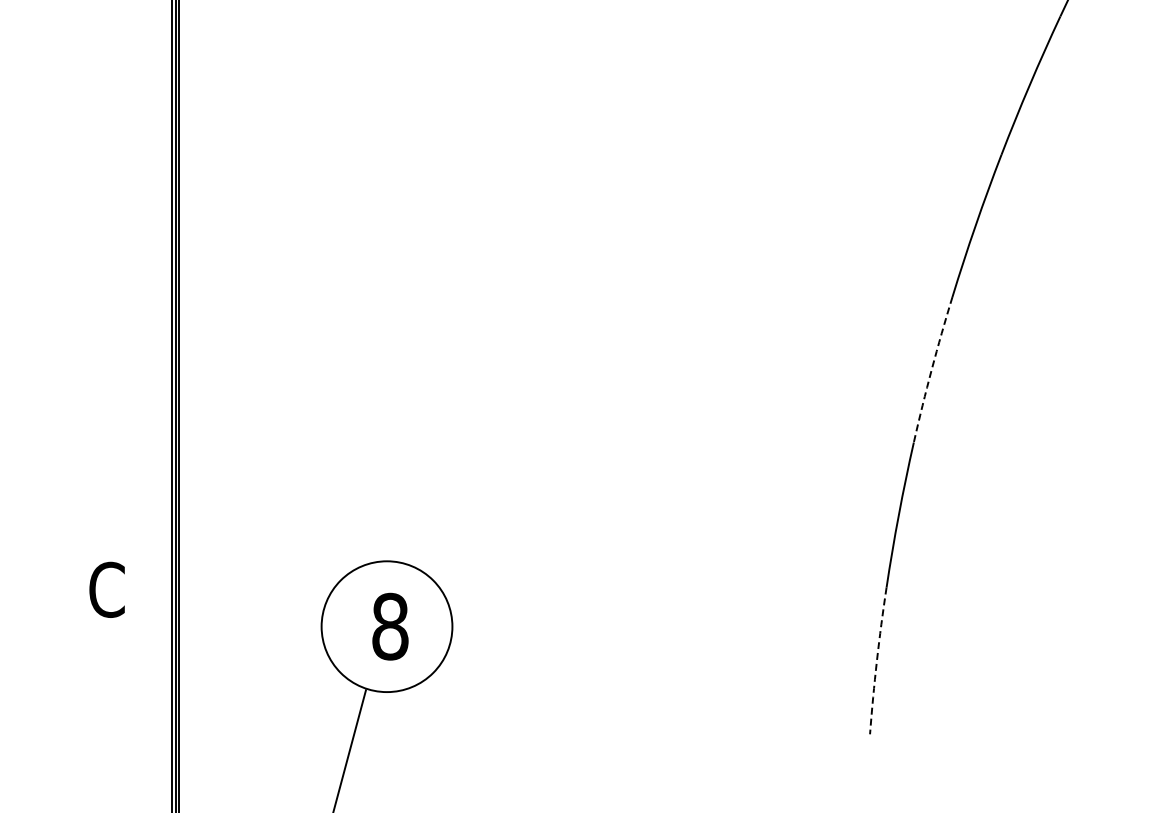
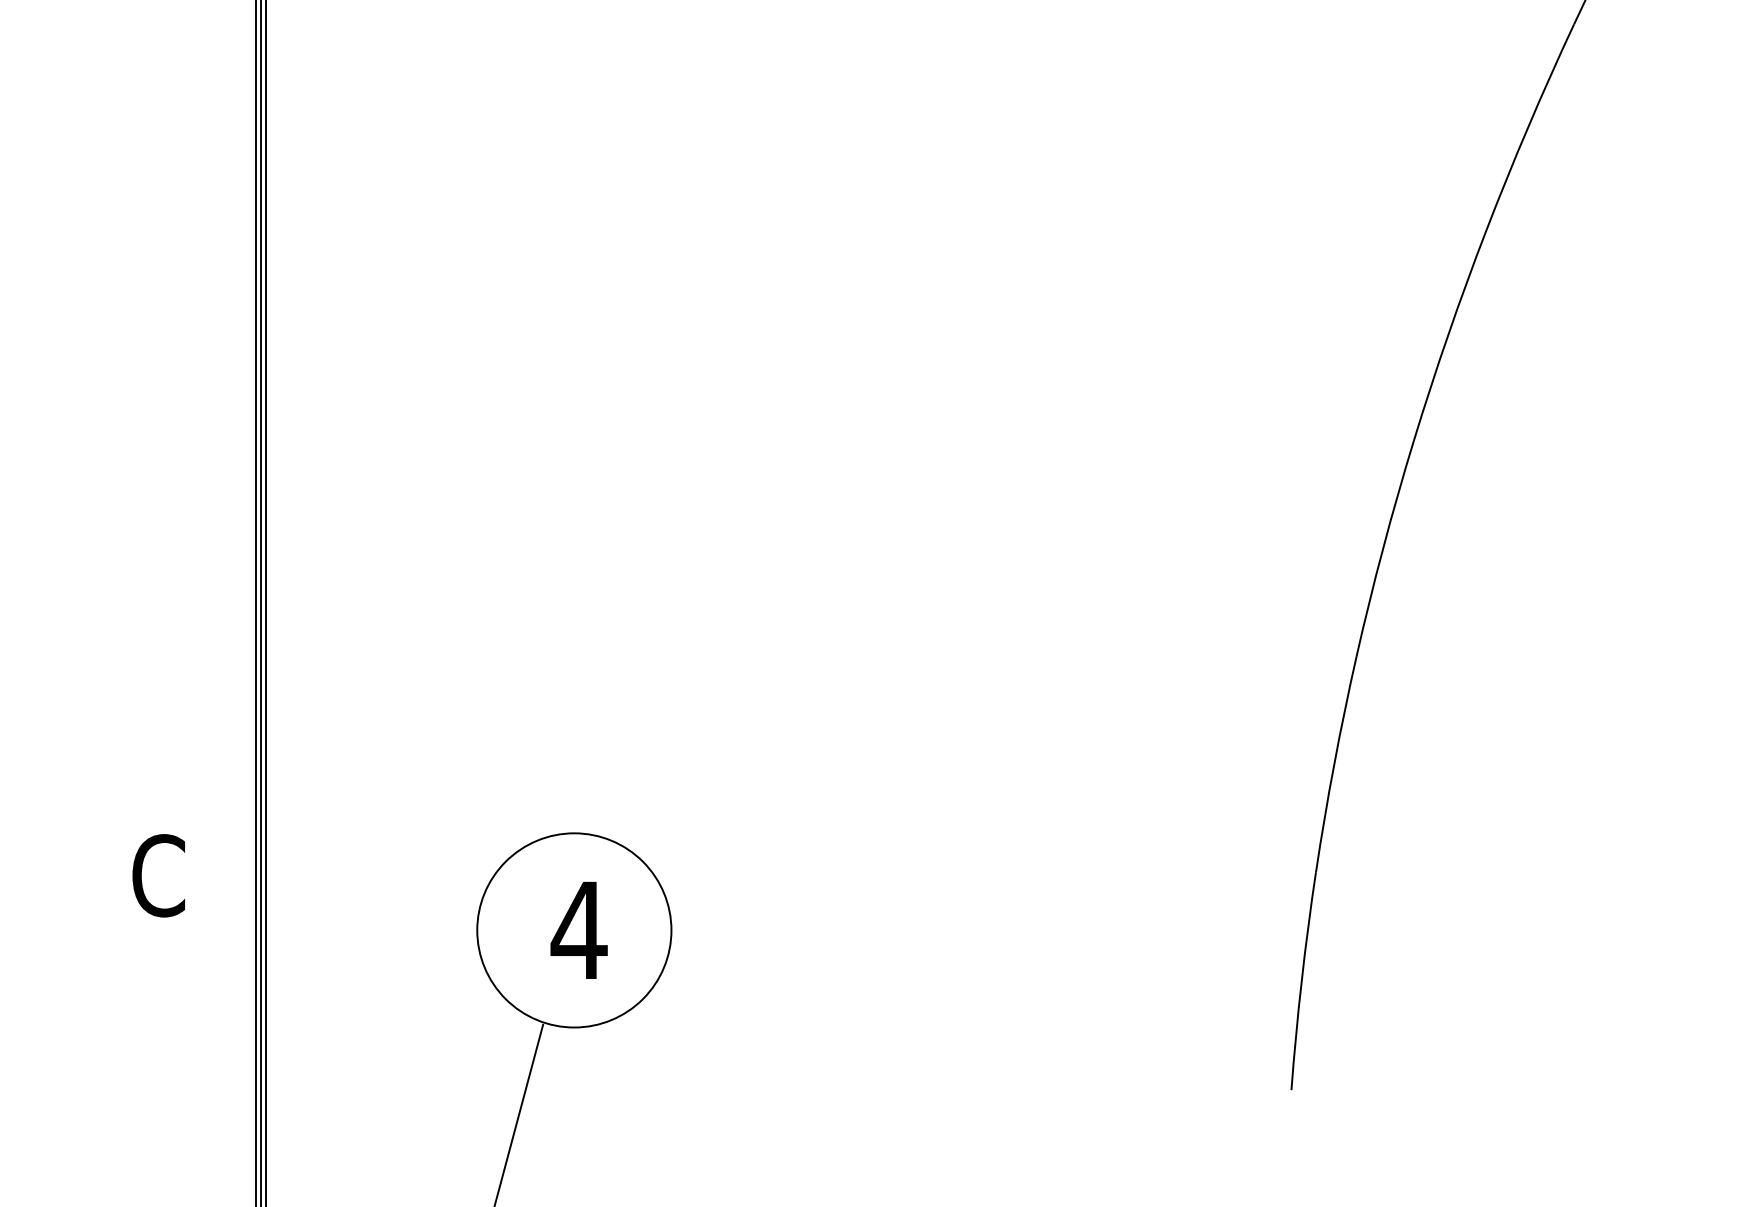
arc: (931, 369) -> (1382, 548), dashed -> solid
text: (390, 626) -> (579, 930), 8 -> 4
arc: (876, 660) -> (1301, 980), dashed -> solid

